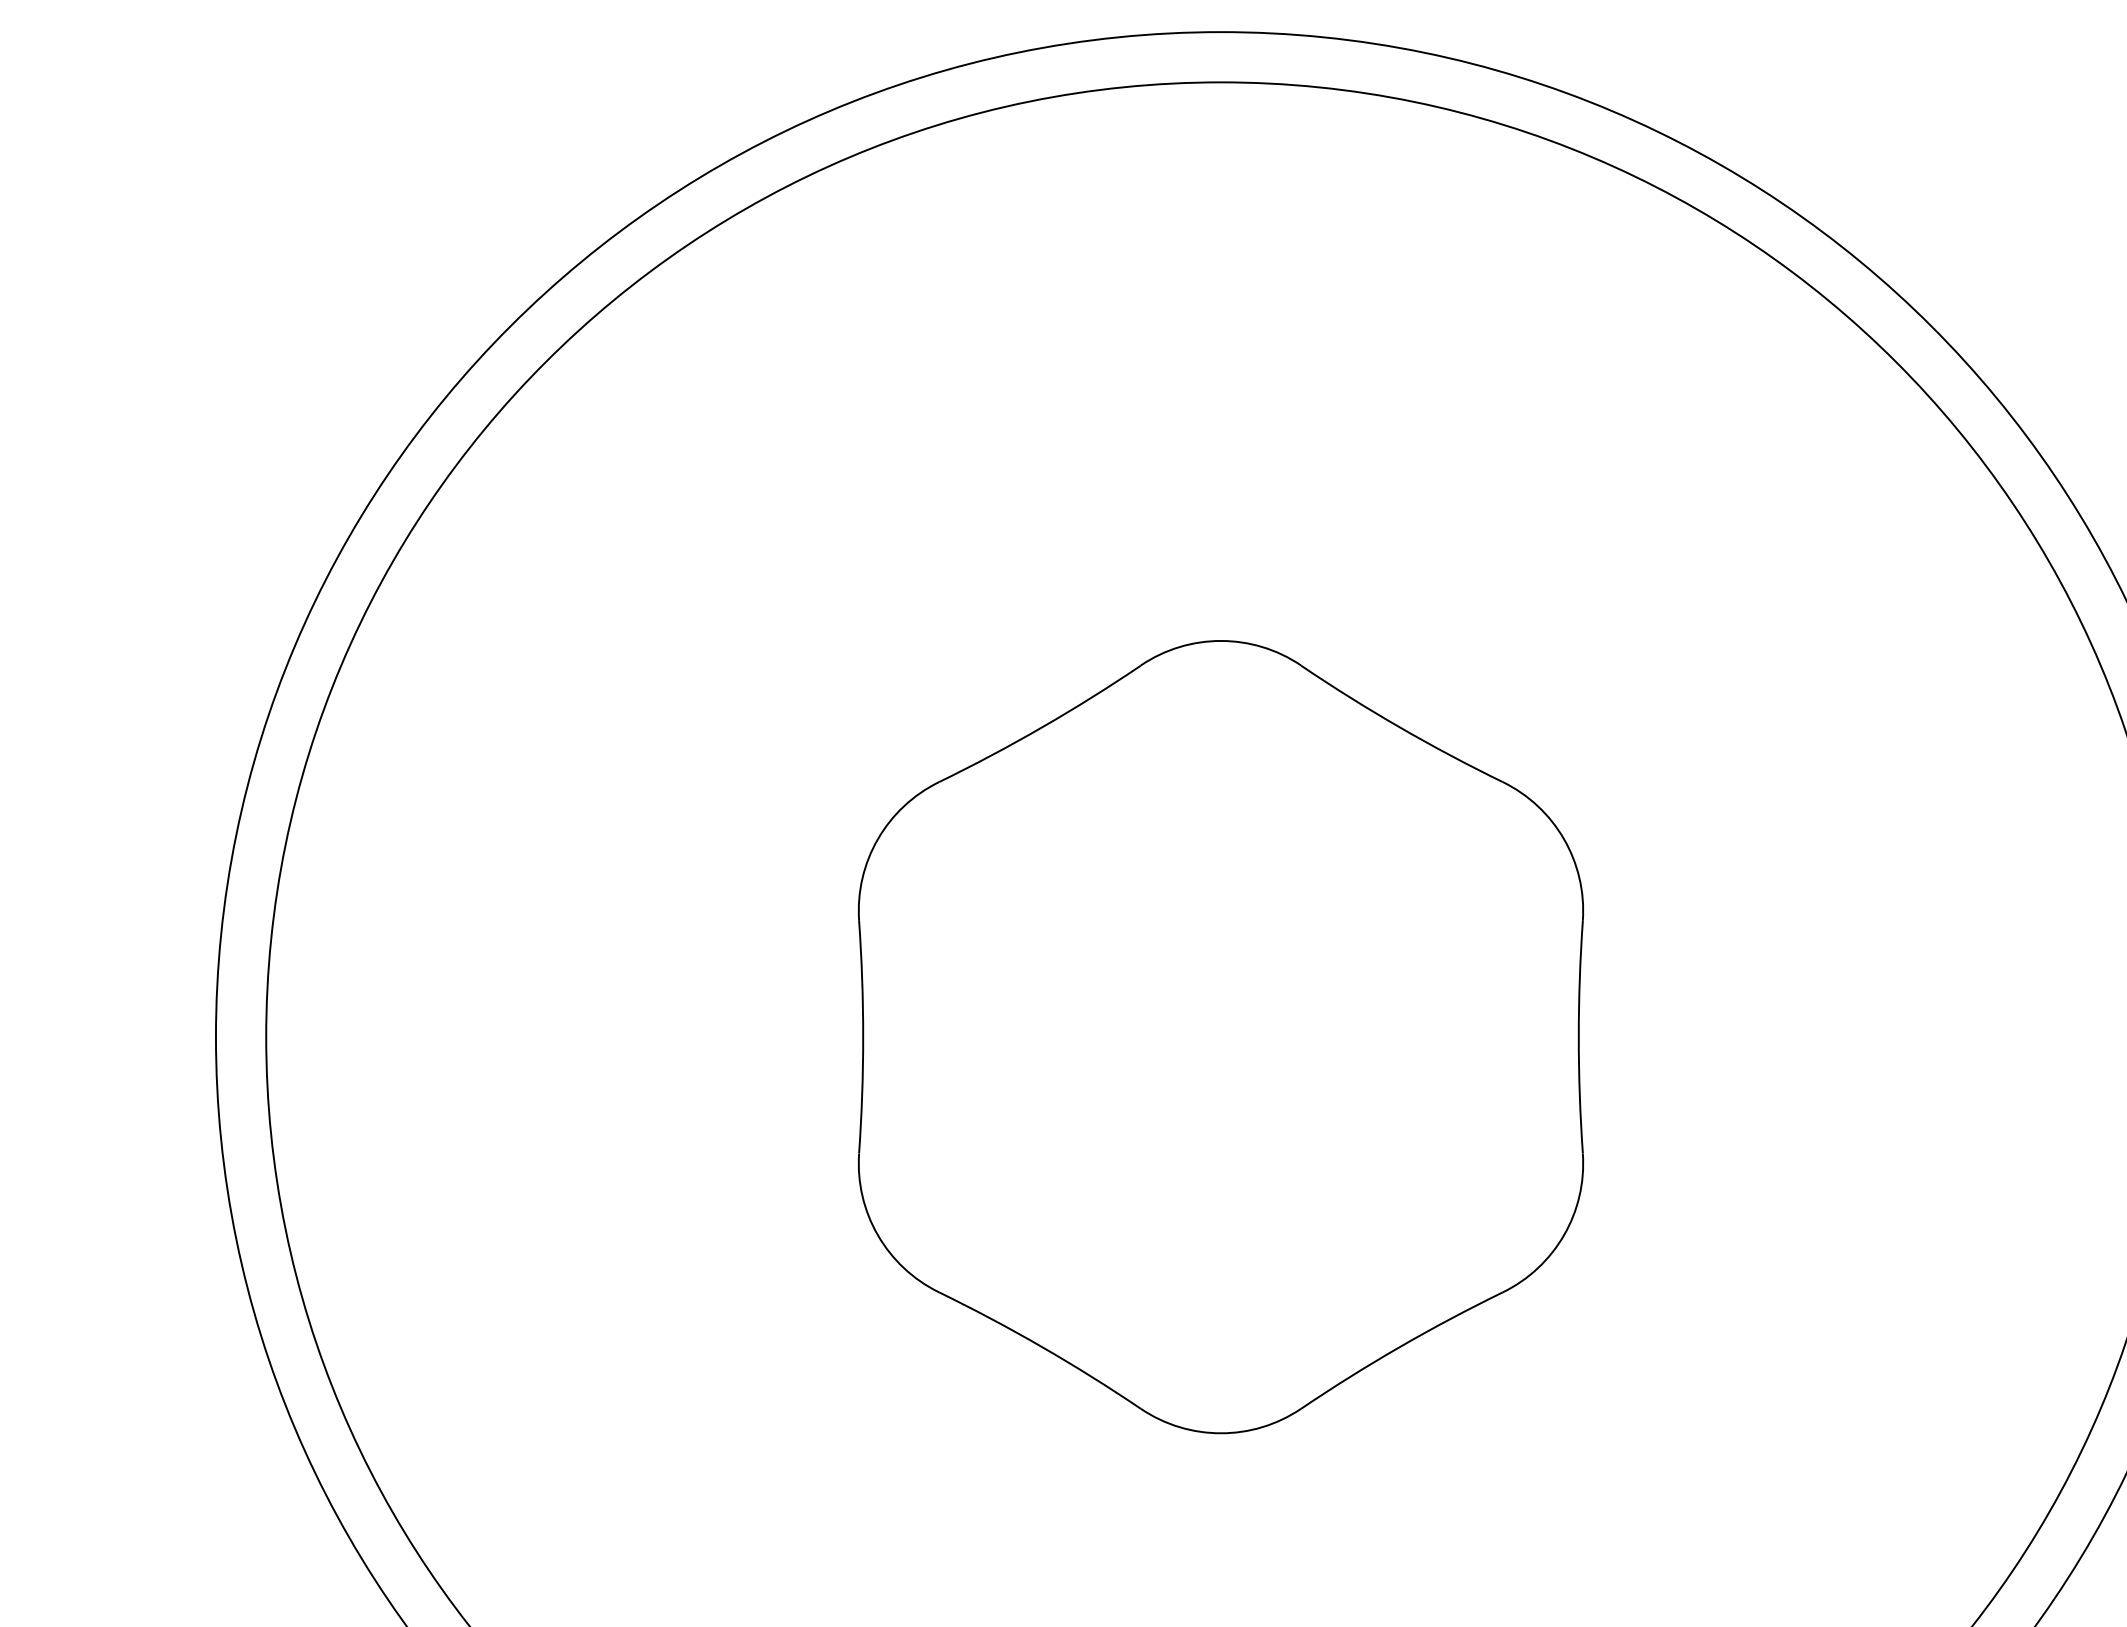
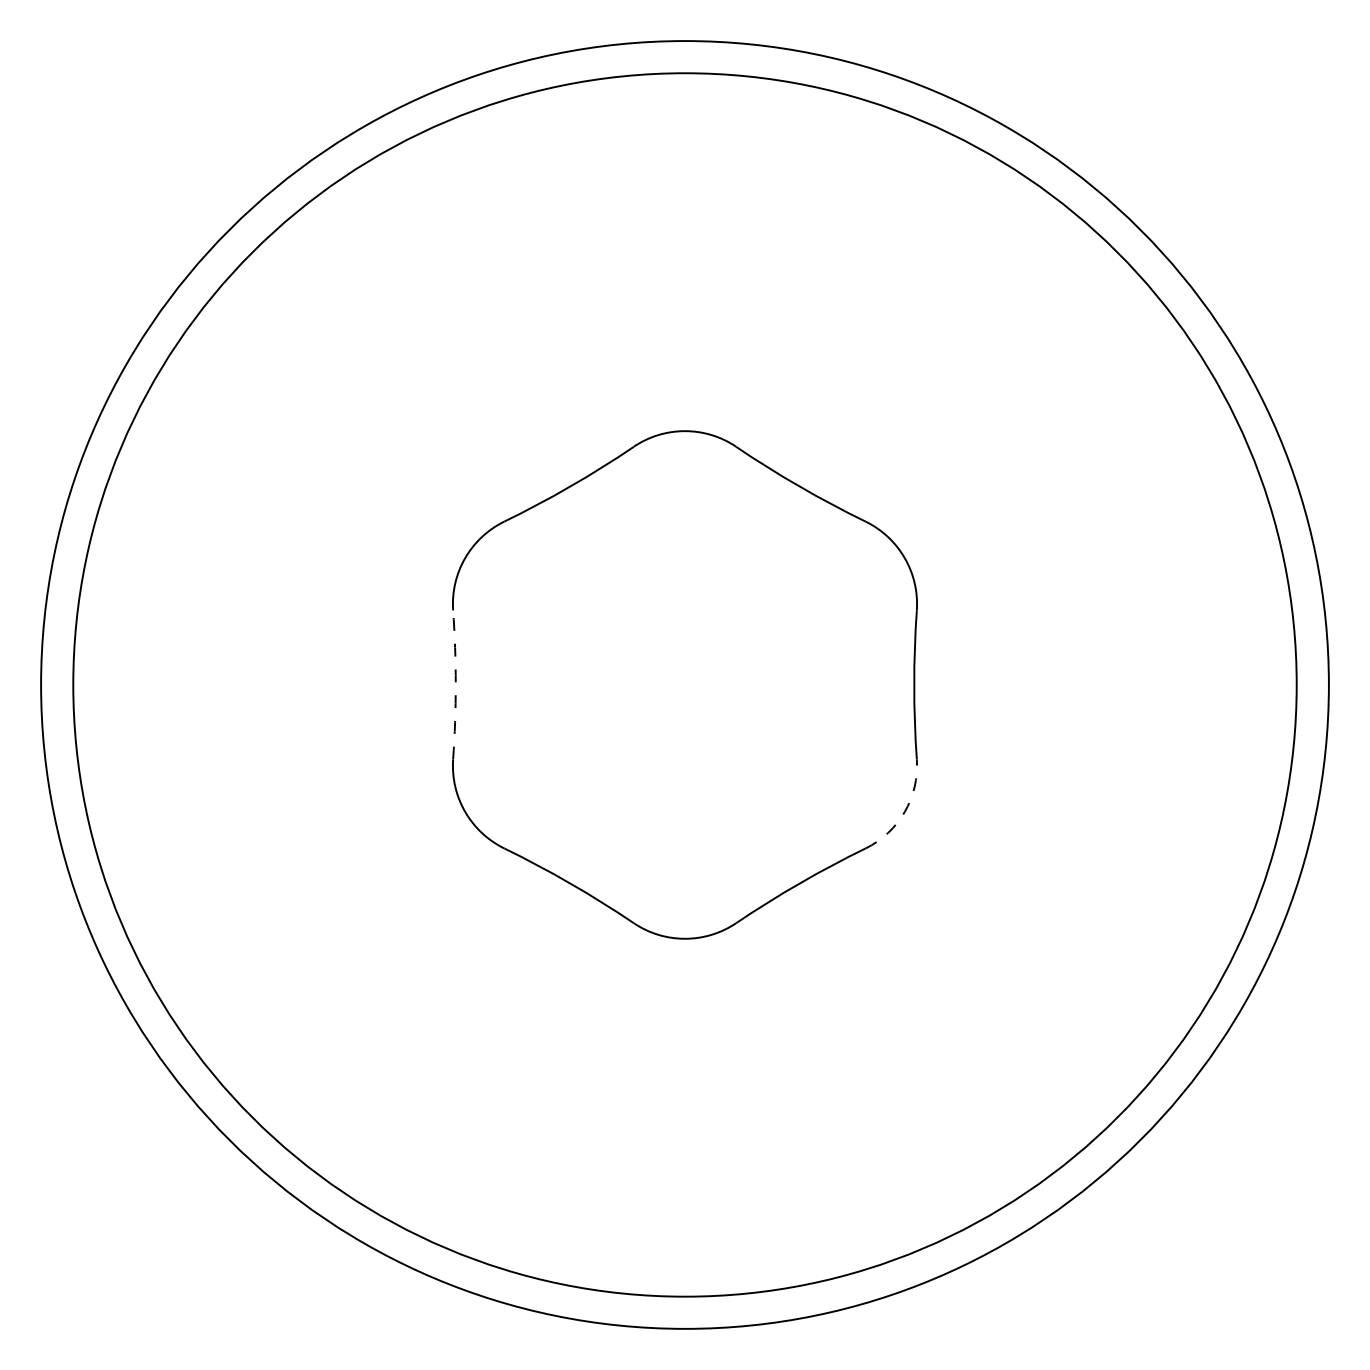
arc: (862, 1036) -> (455, 684), solid -> dashed
arc: (1563, 1234) -> (904, 811), solid -> dashed

